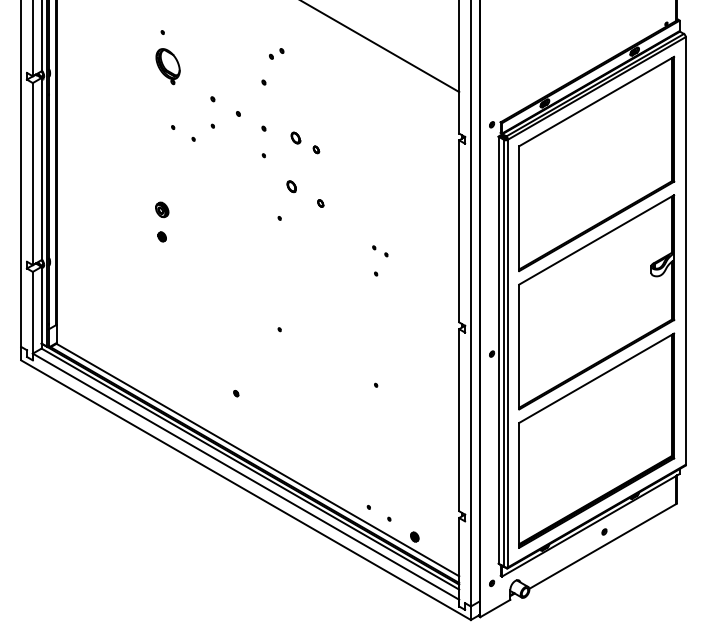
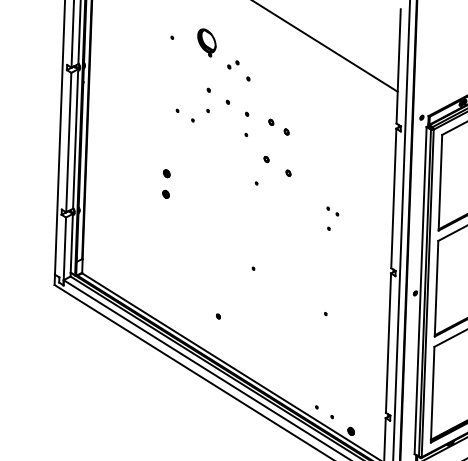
part: (276, 53) -> (233, 64), moved
part: (167, 66) -> (206, 42), moved
part: (295, 137) -> (271, 121), size x0.62
part: (290, 186) -> (265, 159), size x0.62
part: (161, 209) -> (166, 173), size x0.62

